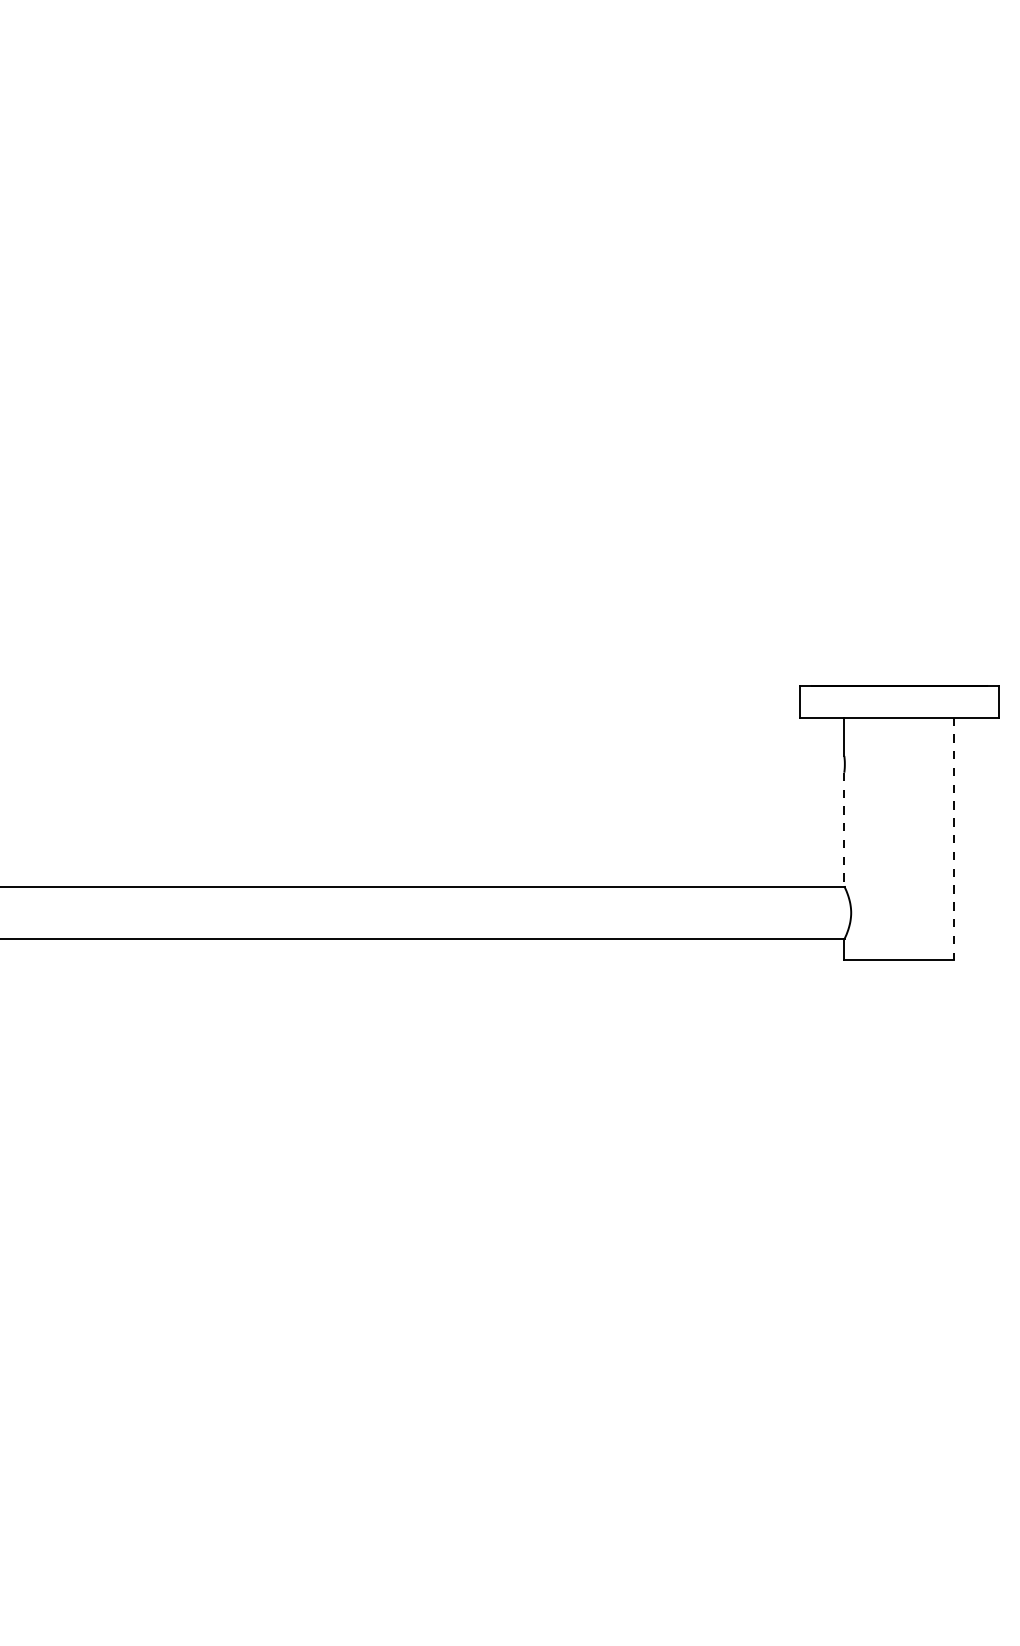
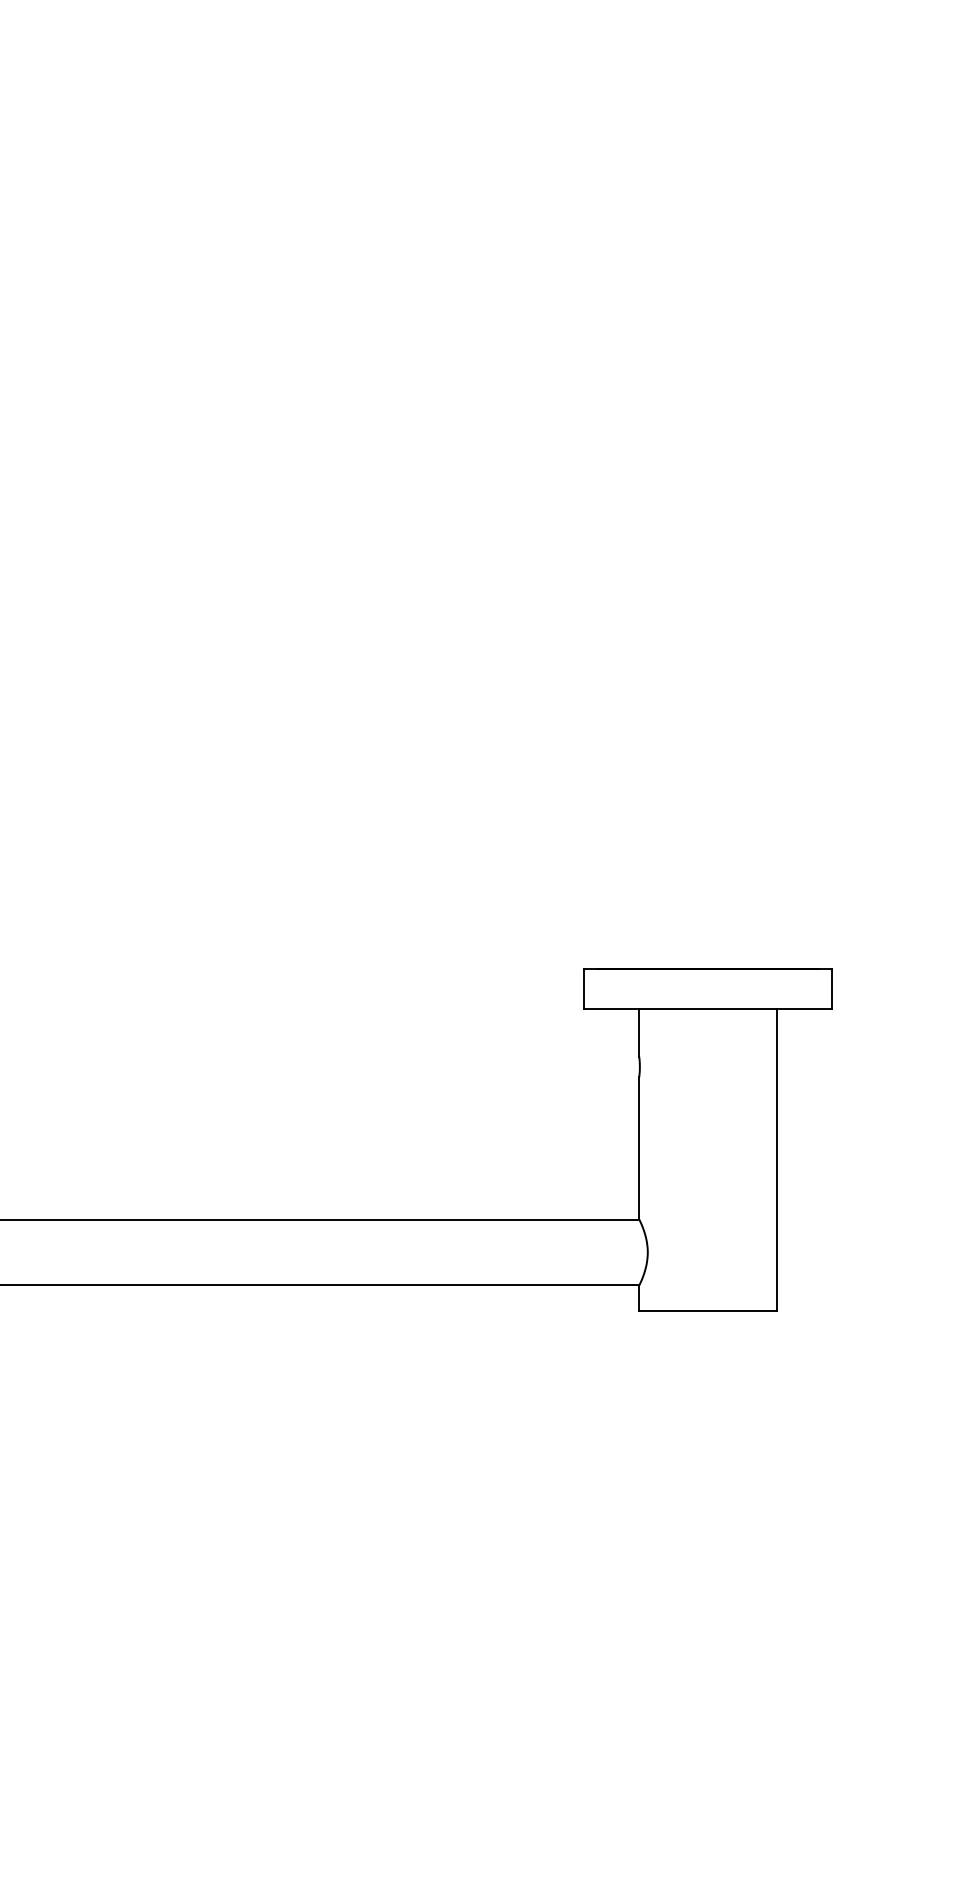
line: (844, 829) -> (639, 1148), dashed -> solid
line: (954, 839) -> (776, 1160), dashed -> solid

